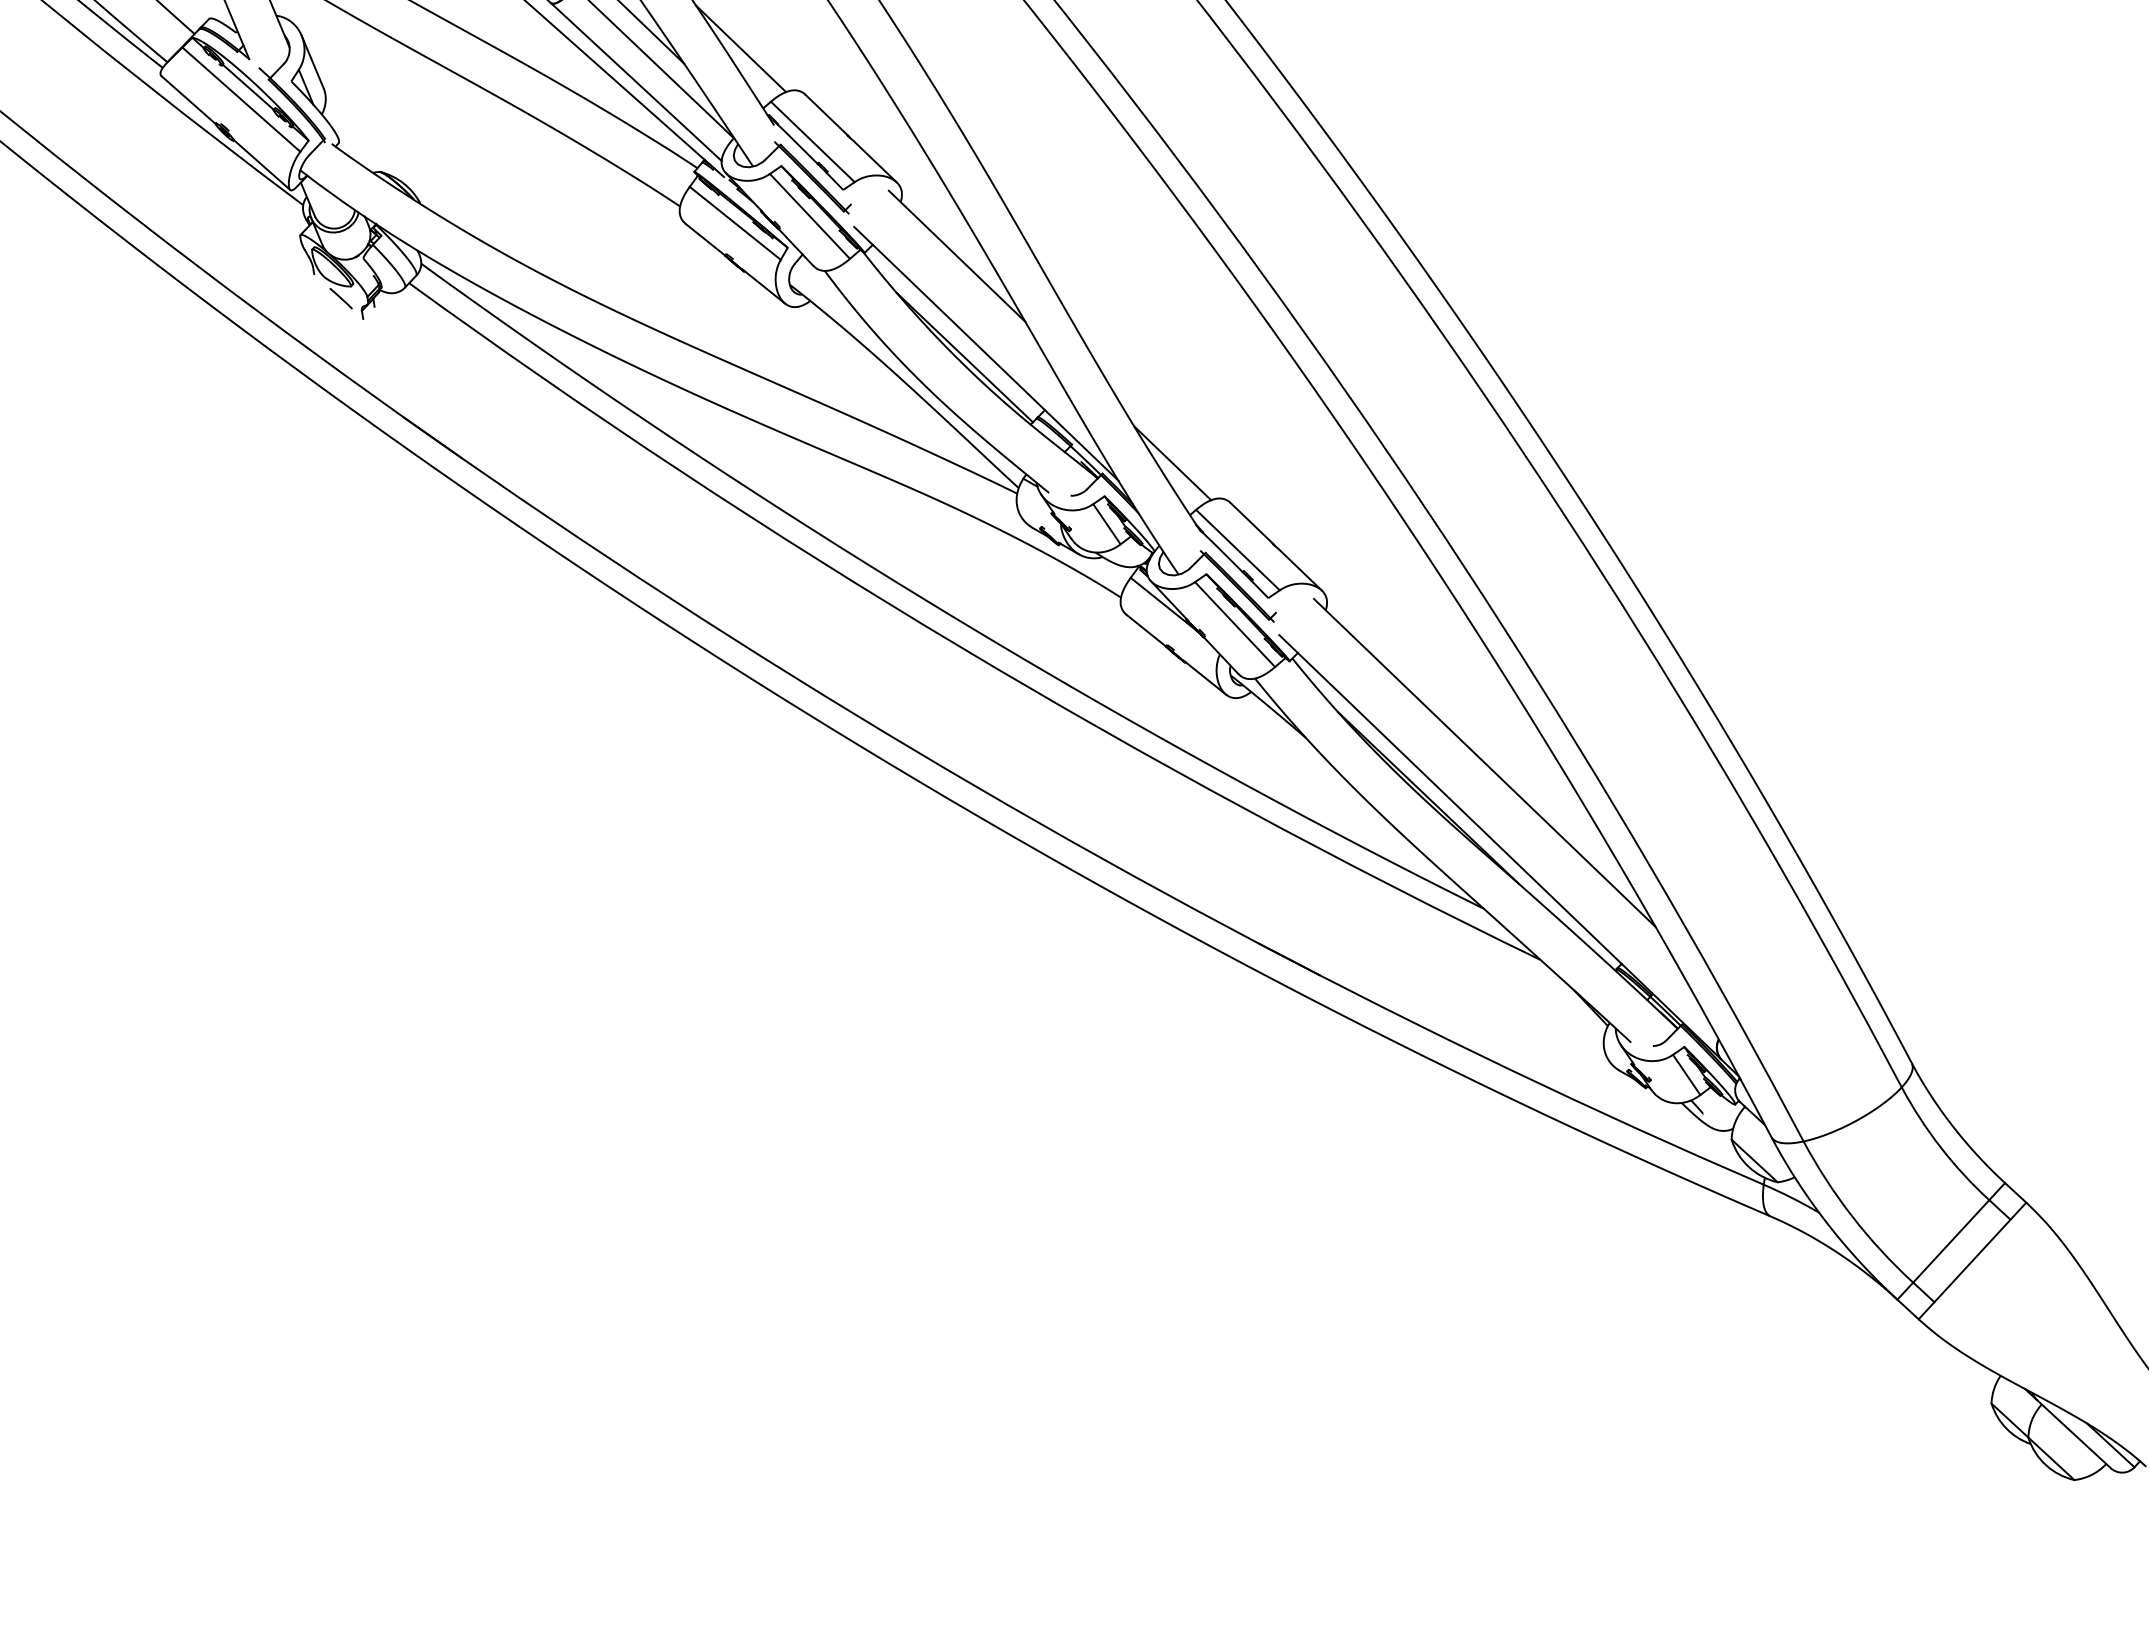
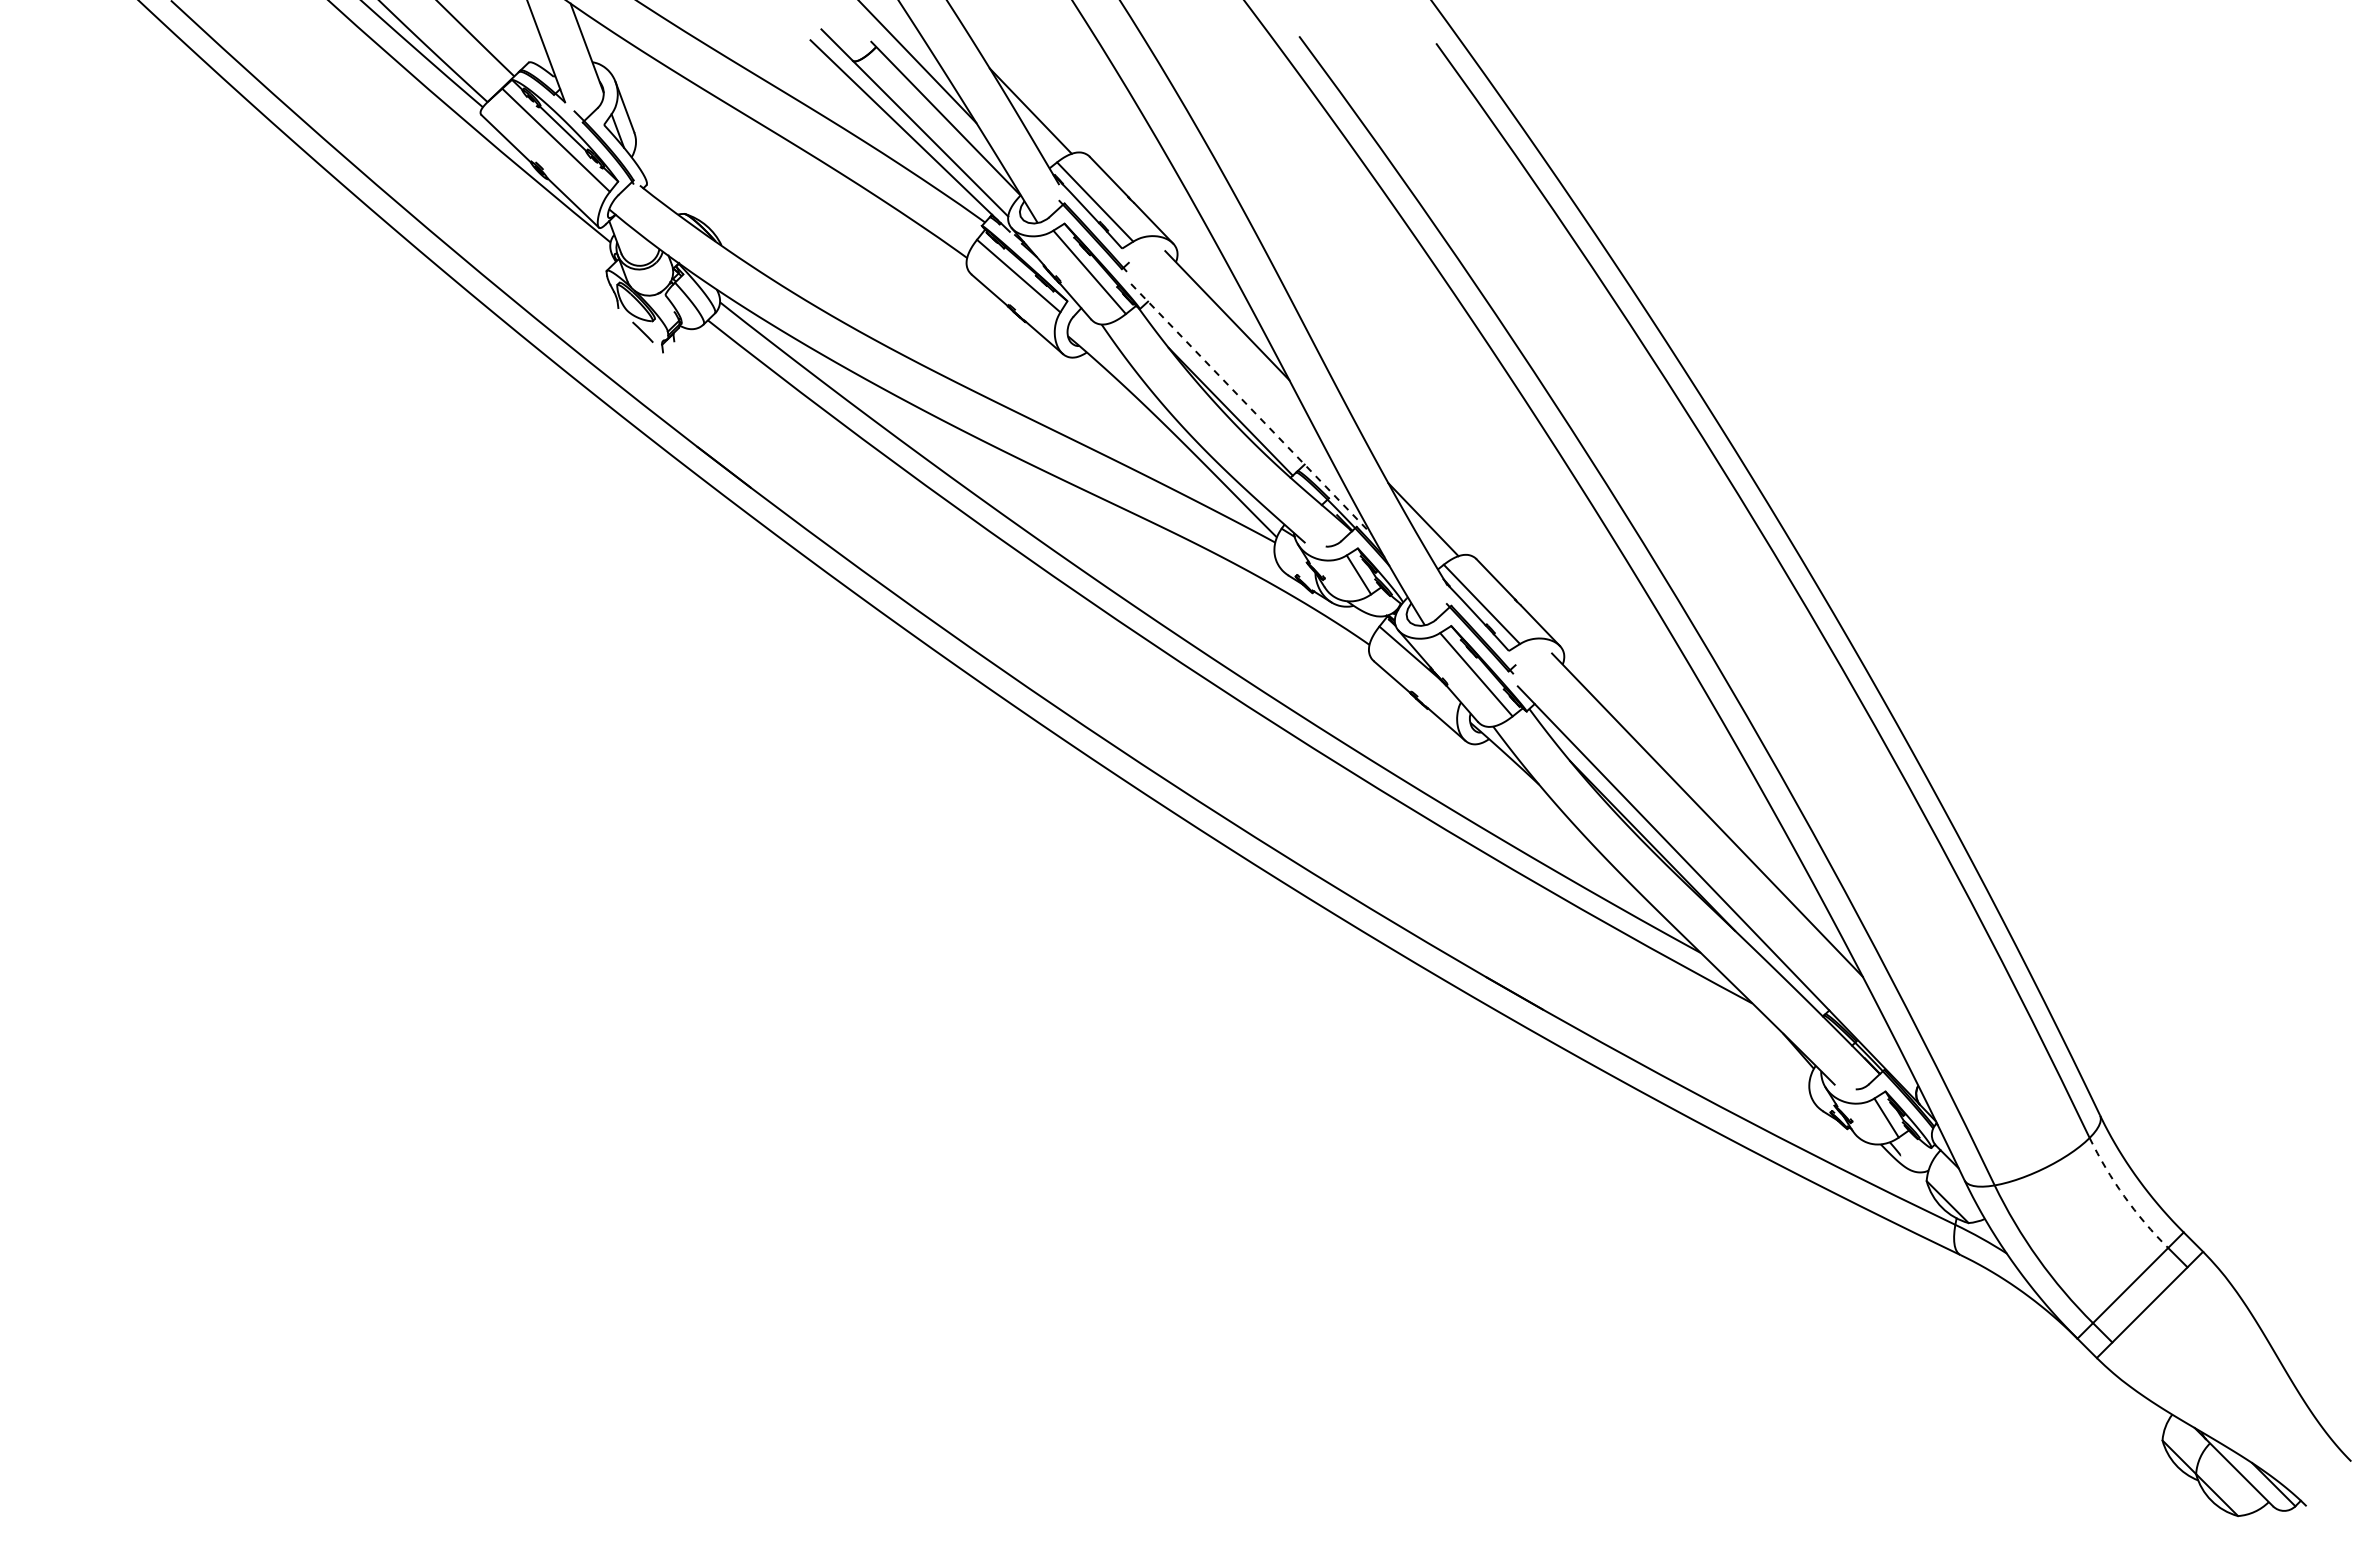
line: (986, 354) -> (1251, 409), solid -> dashed
arc: (1941, 1147) -> (2124, 1196), solid -> dashed

